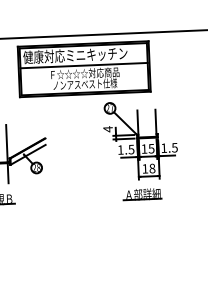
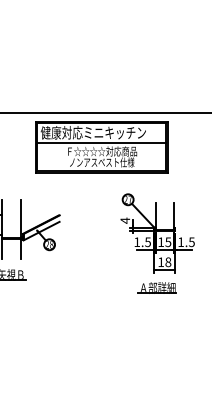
part: (140, 150) -> (157, 243), moved

